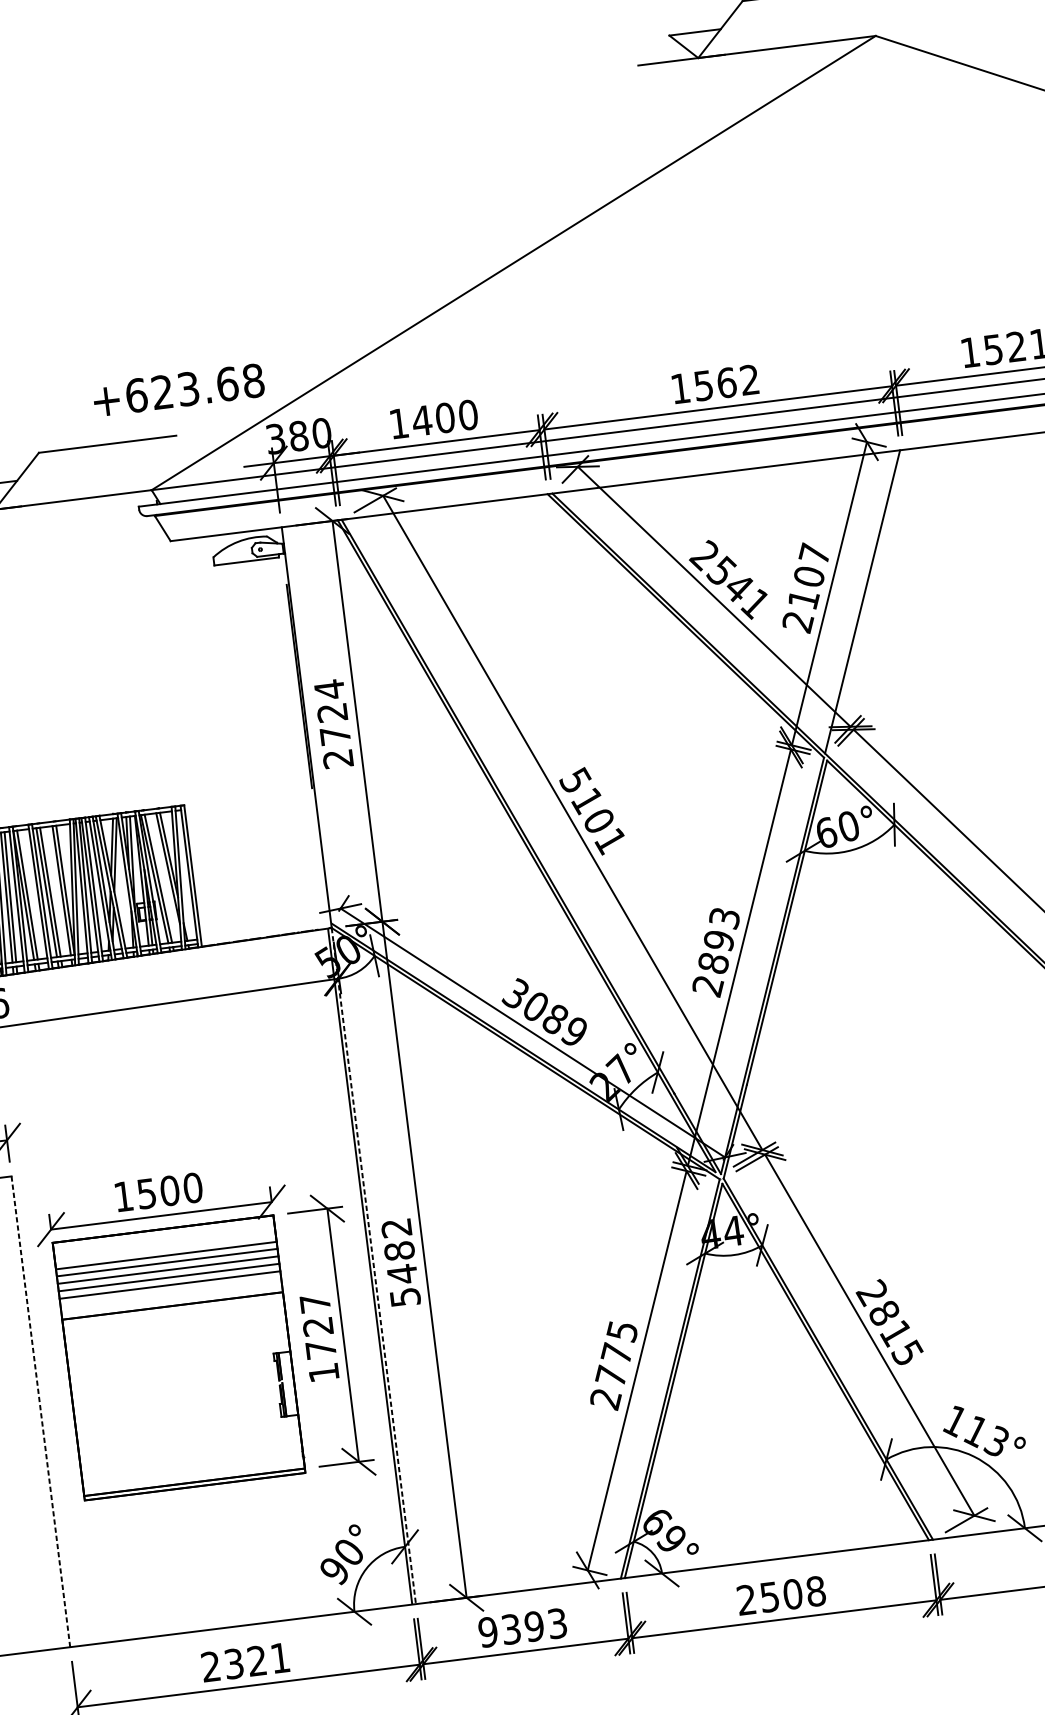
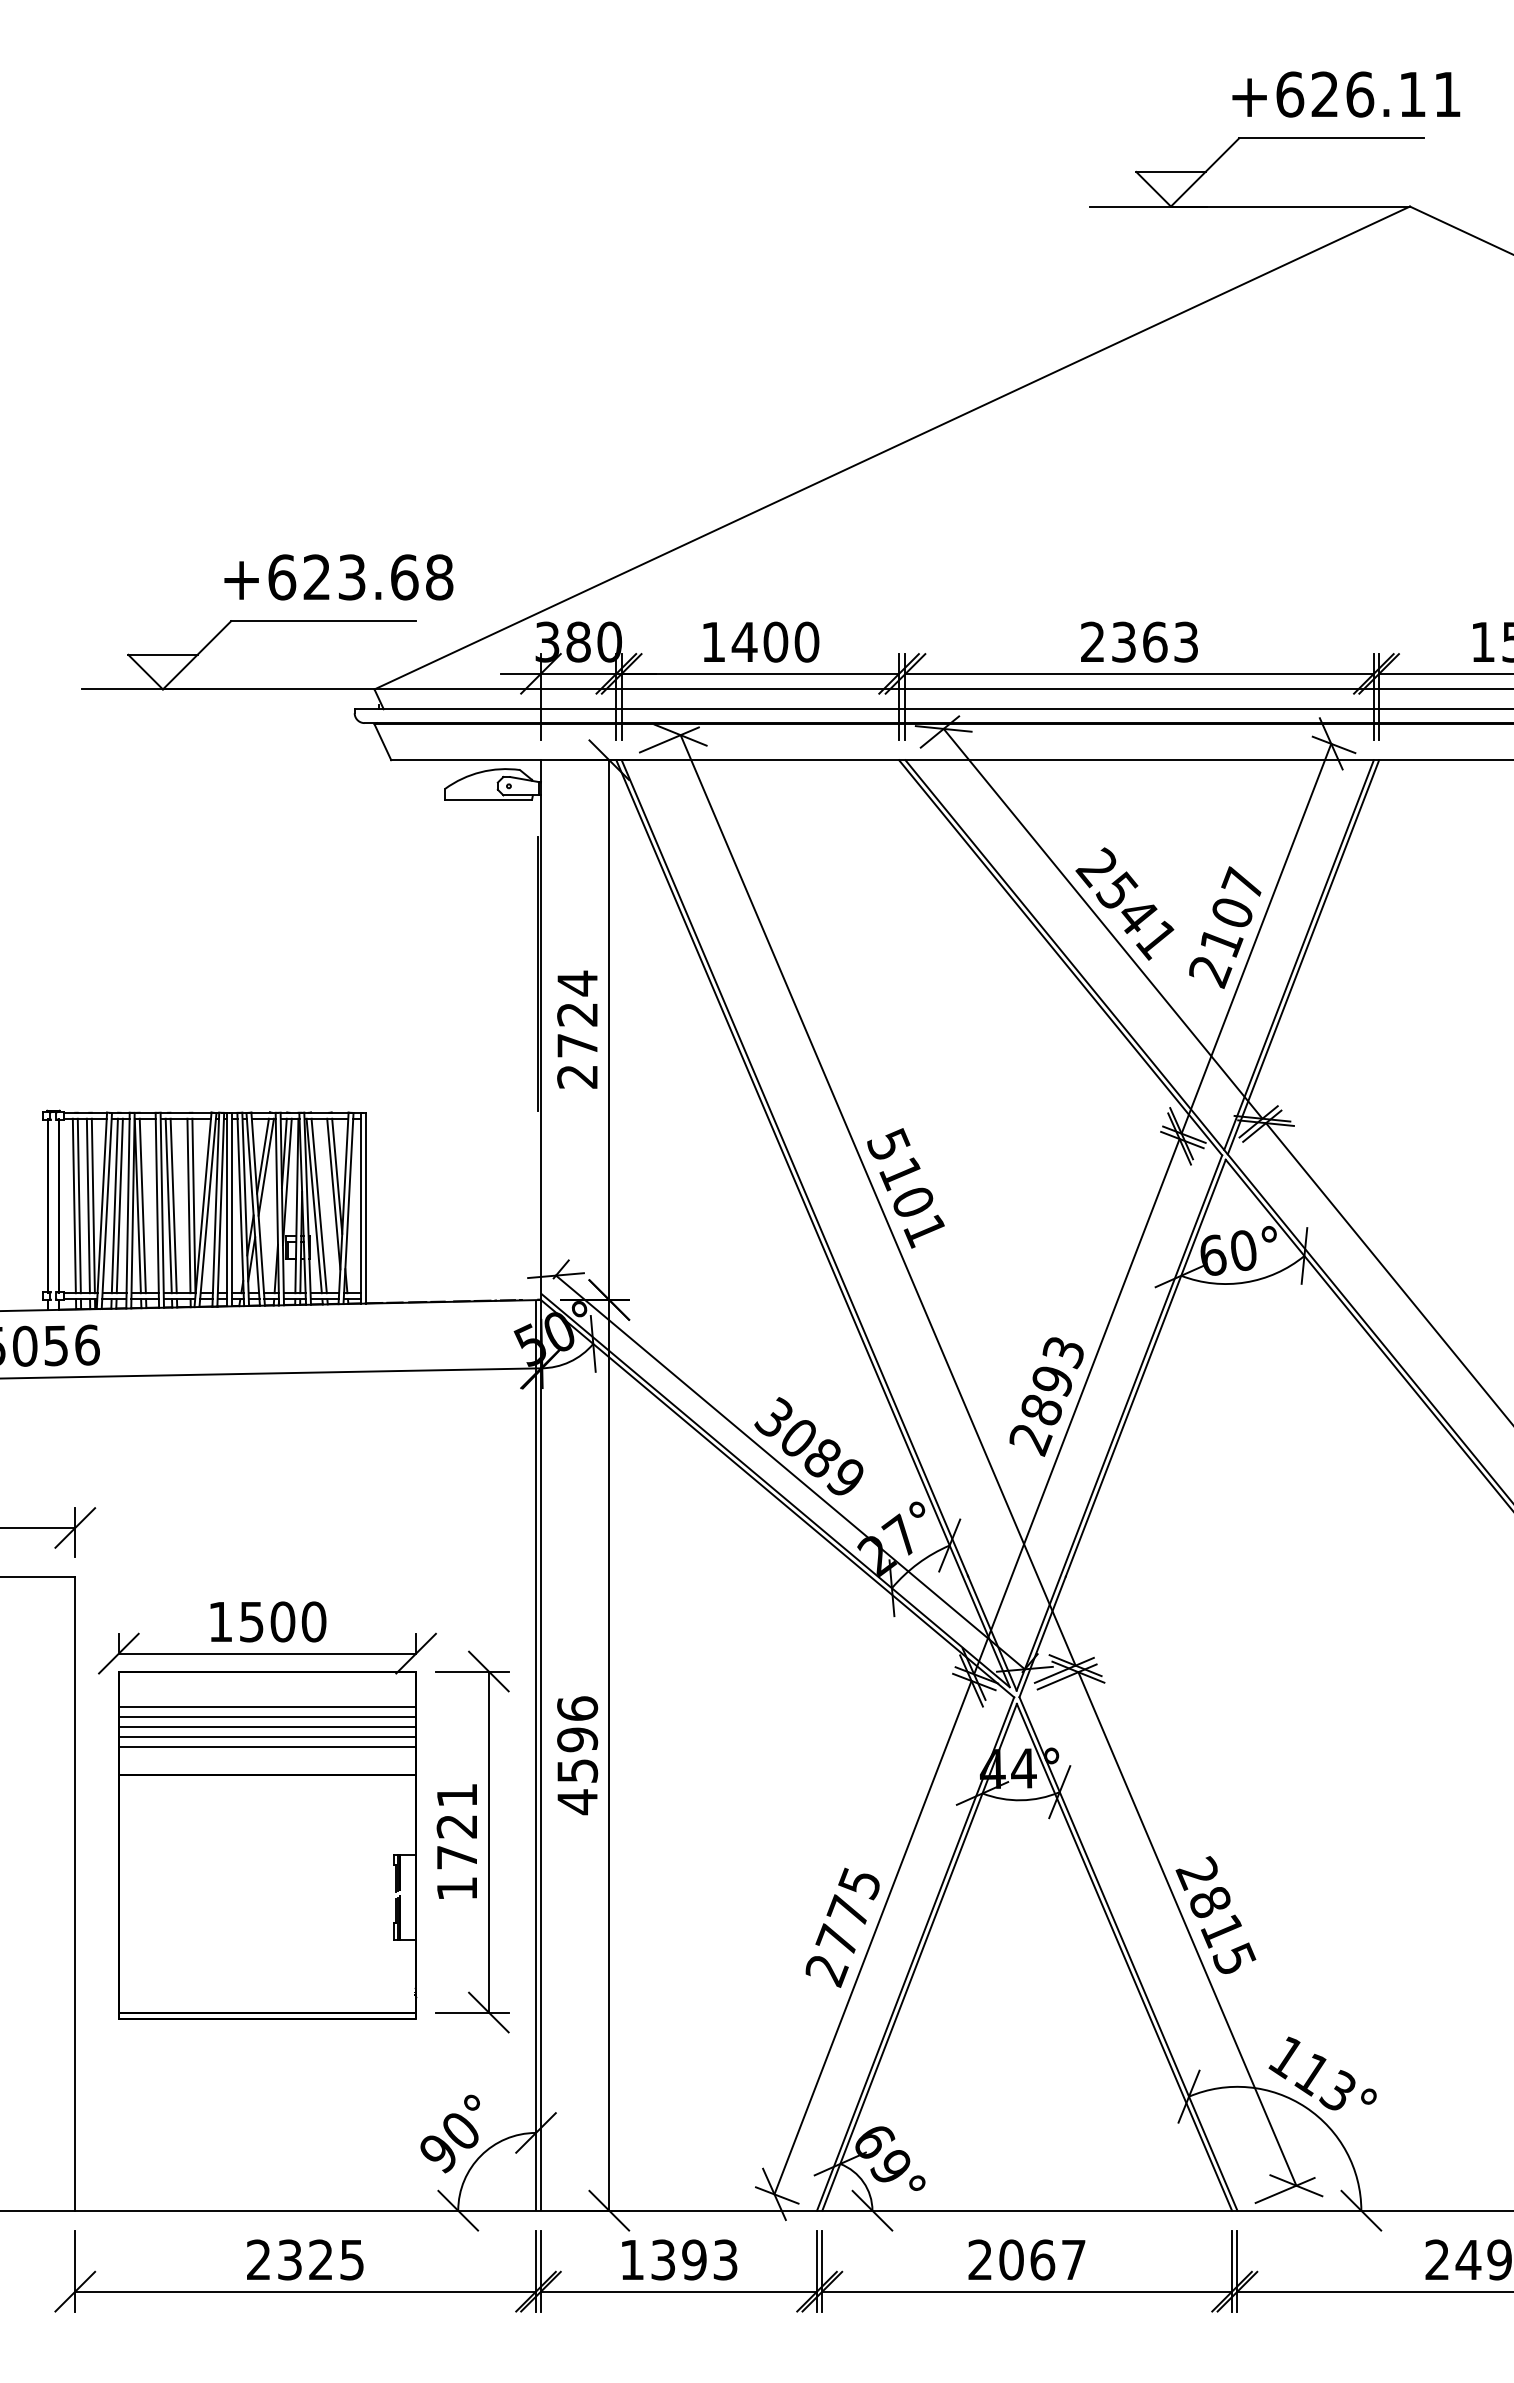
text: (715, 383) -> (1139, 641), 1562 -> 2363
text: (178, 390) -> (338, 577), moved
line: (866, 603) -> (1303, 957), added
text: (400, 1262) -> (577, 1755), 5482 -> 4596
line: (373, 1266) -> (540, 1755), dashed -> solid
text: (314, 1303) -> (456, 1795), 1727 -> 1721
line: (41, 1412) -> (75, 1894), dashed -> solid
text: (792, 1593) -> (1042, 2259), 2508 -> 2067
text: (487, 1631) -> (631, 2259), 9393 -> 1393
text: (279, 1658) -> (351, 2260), 2321 -> 2325

